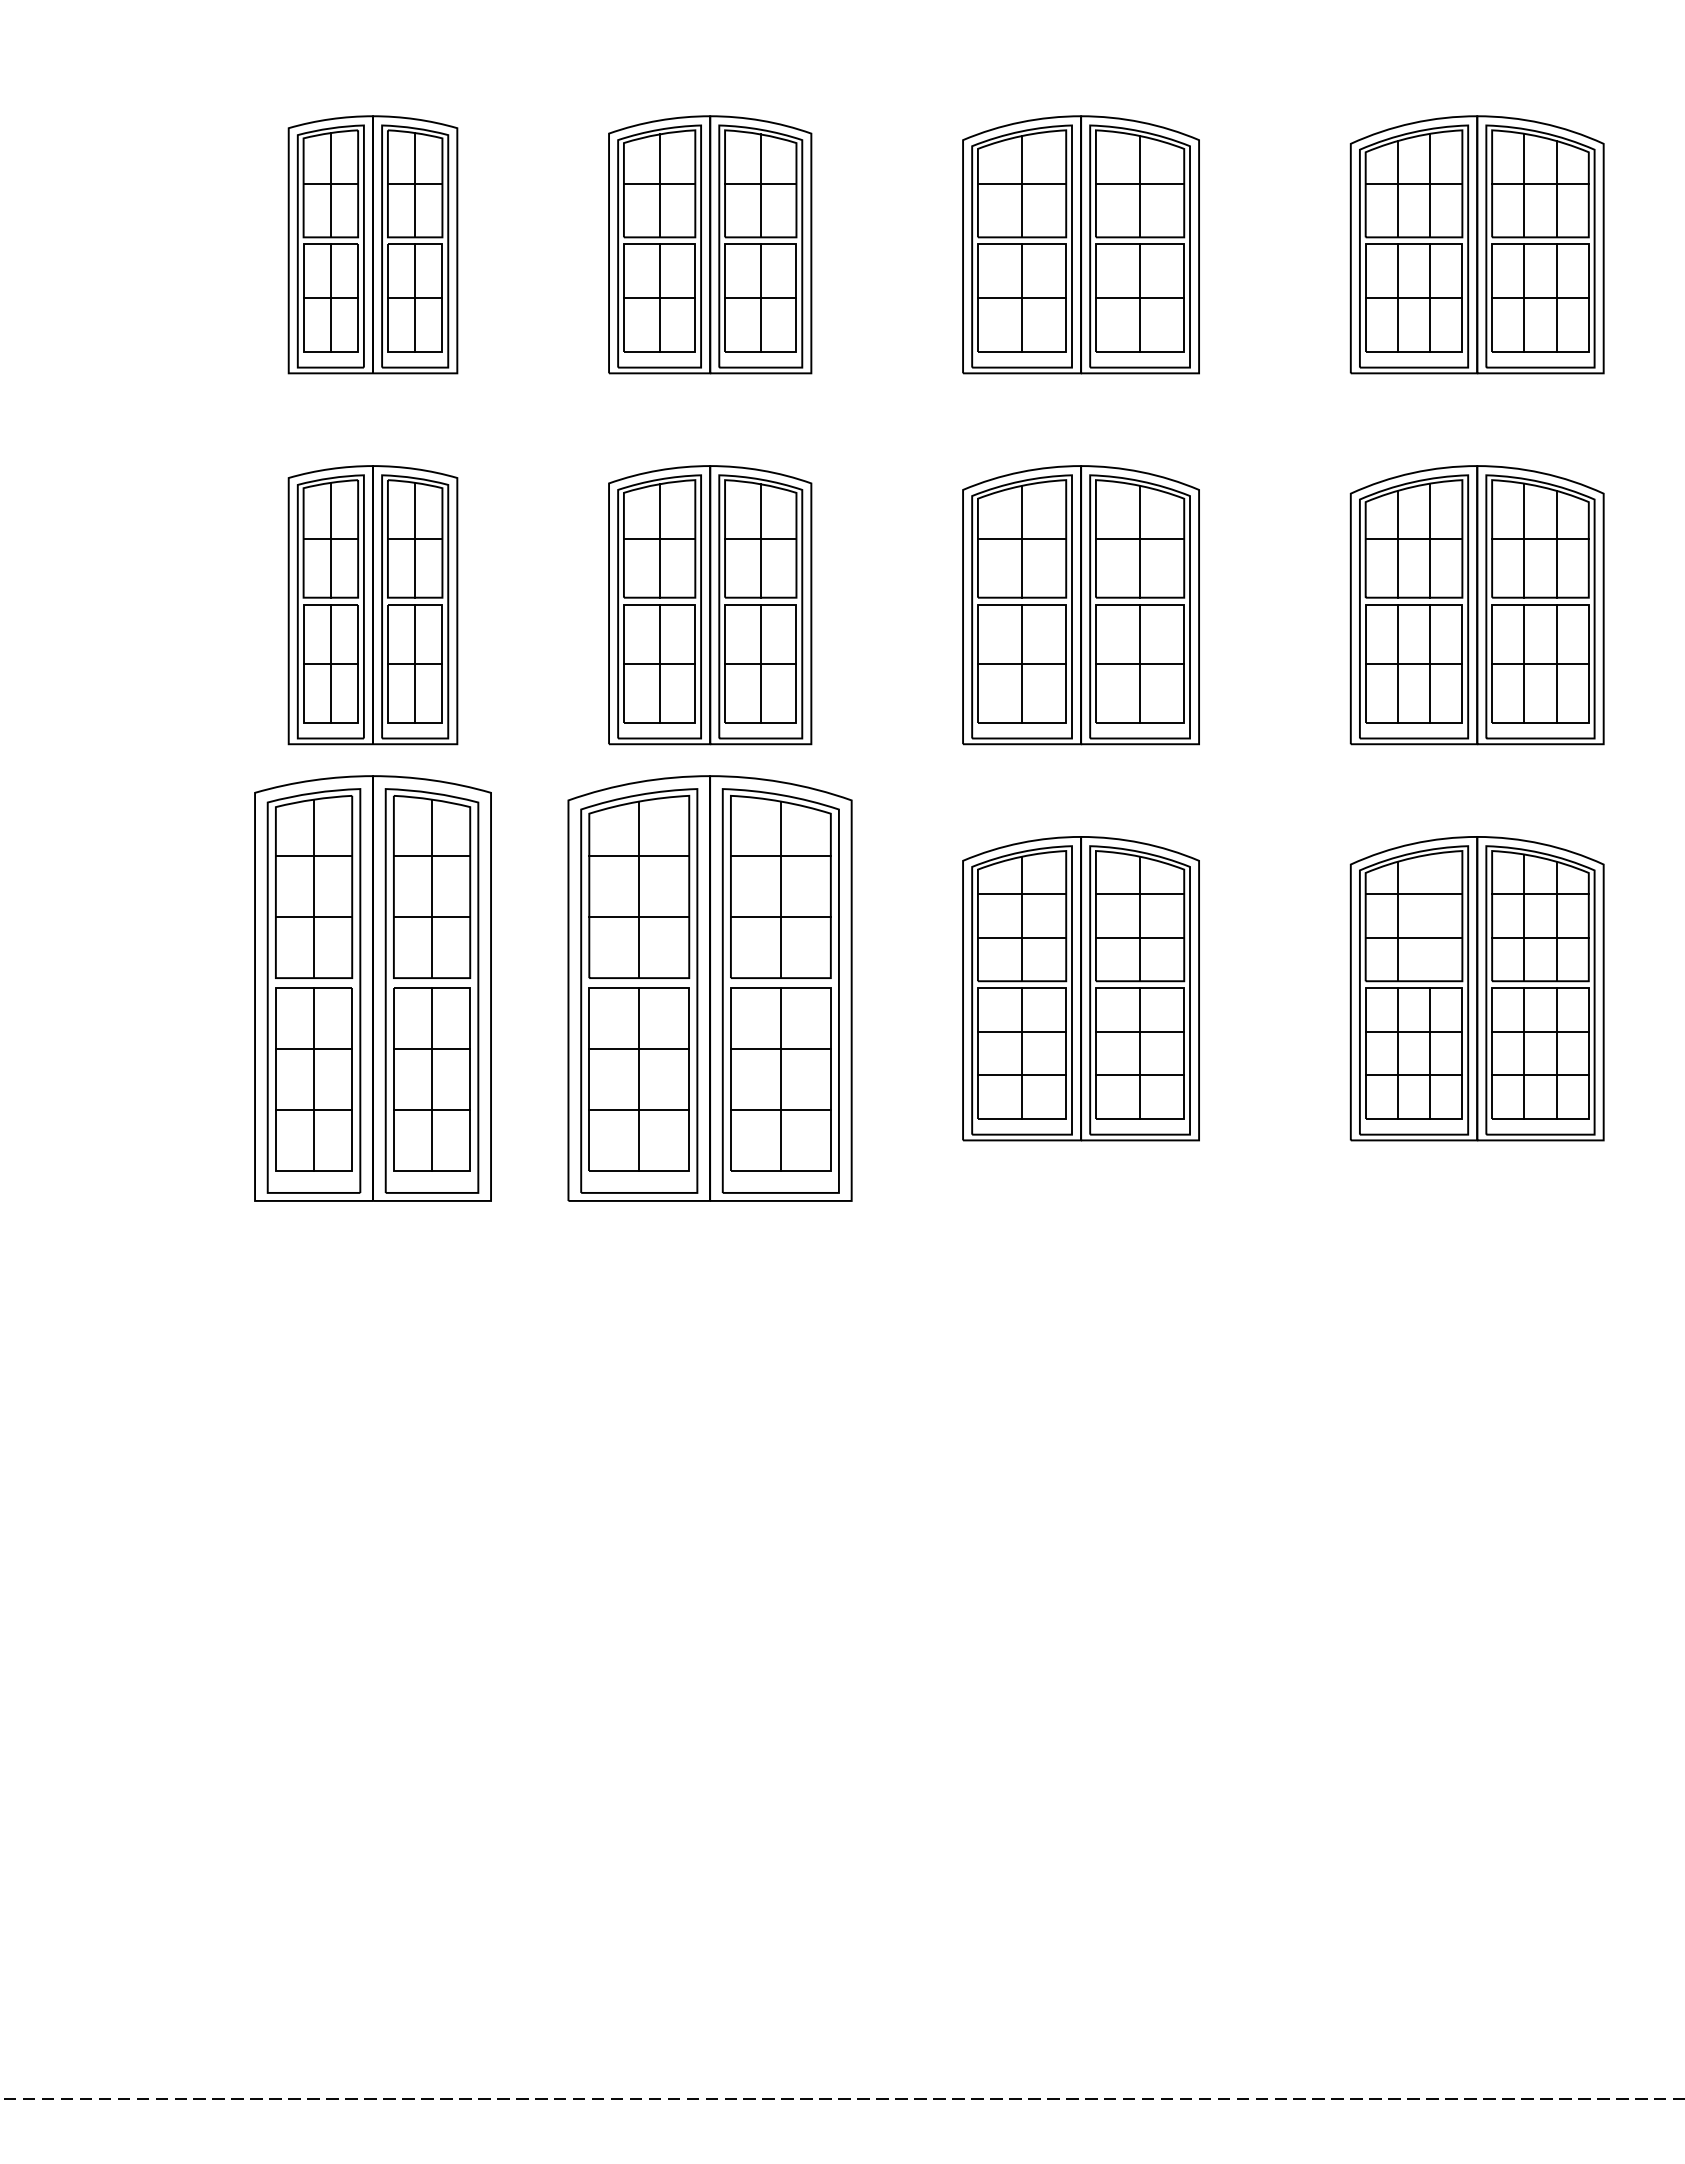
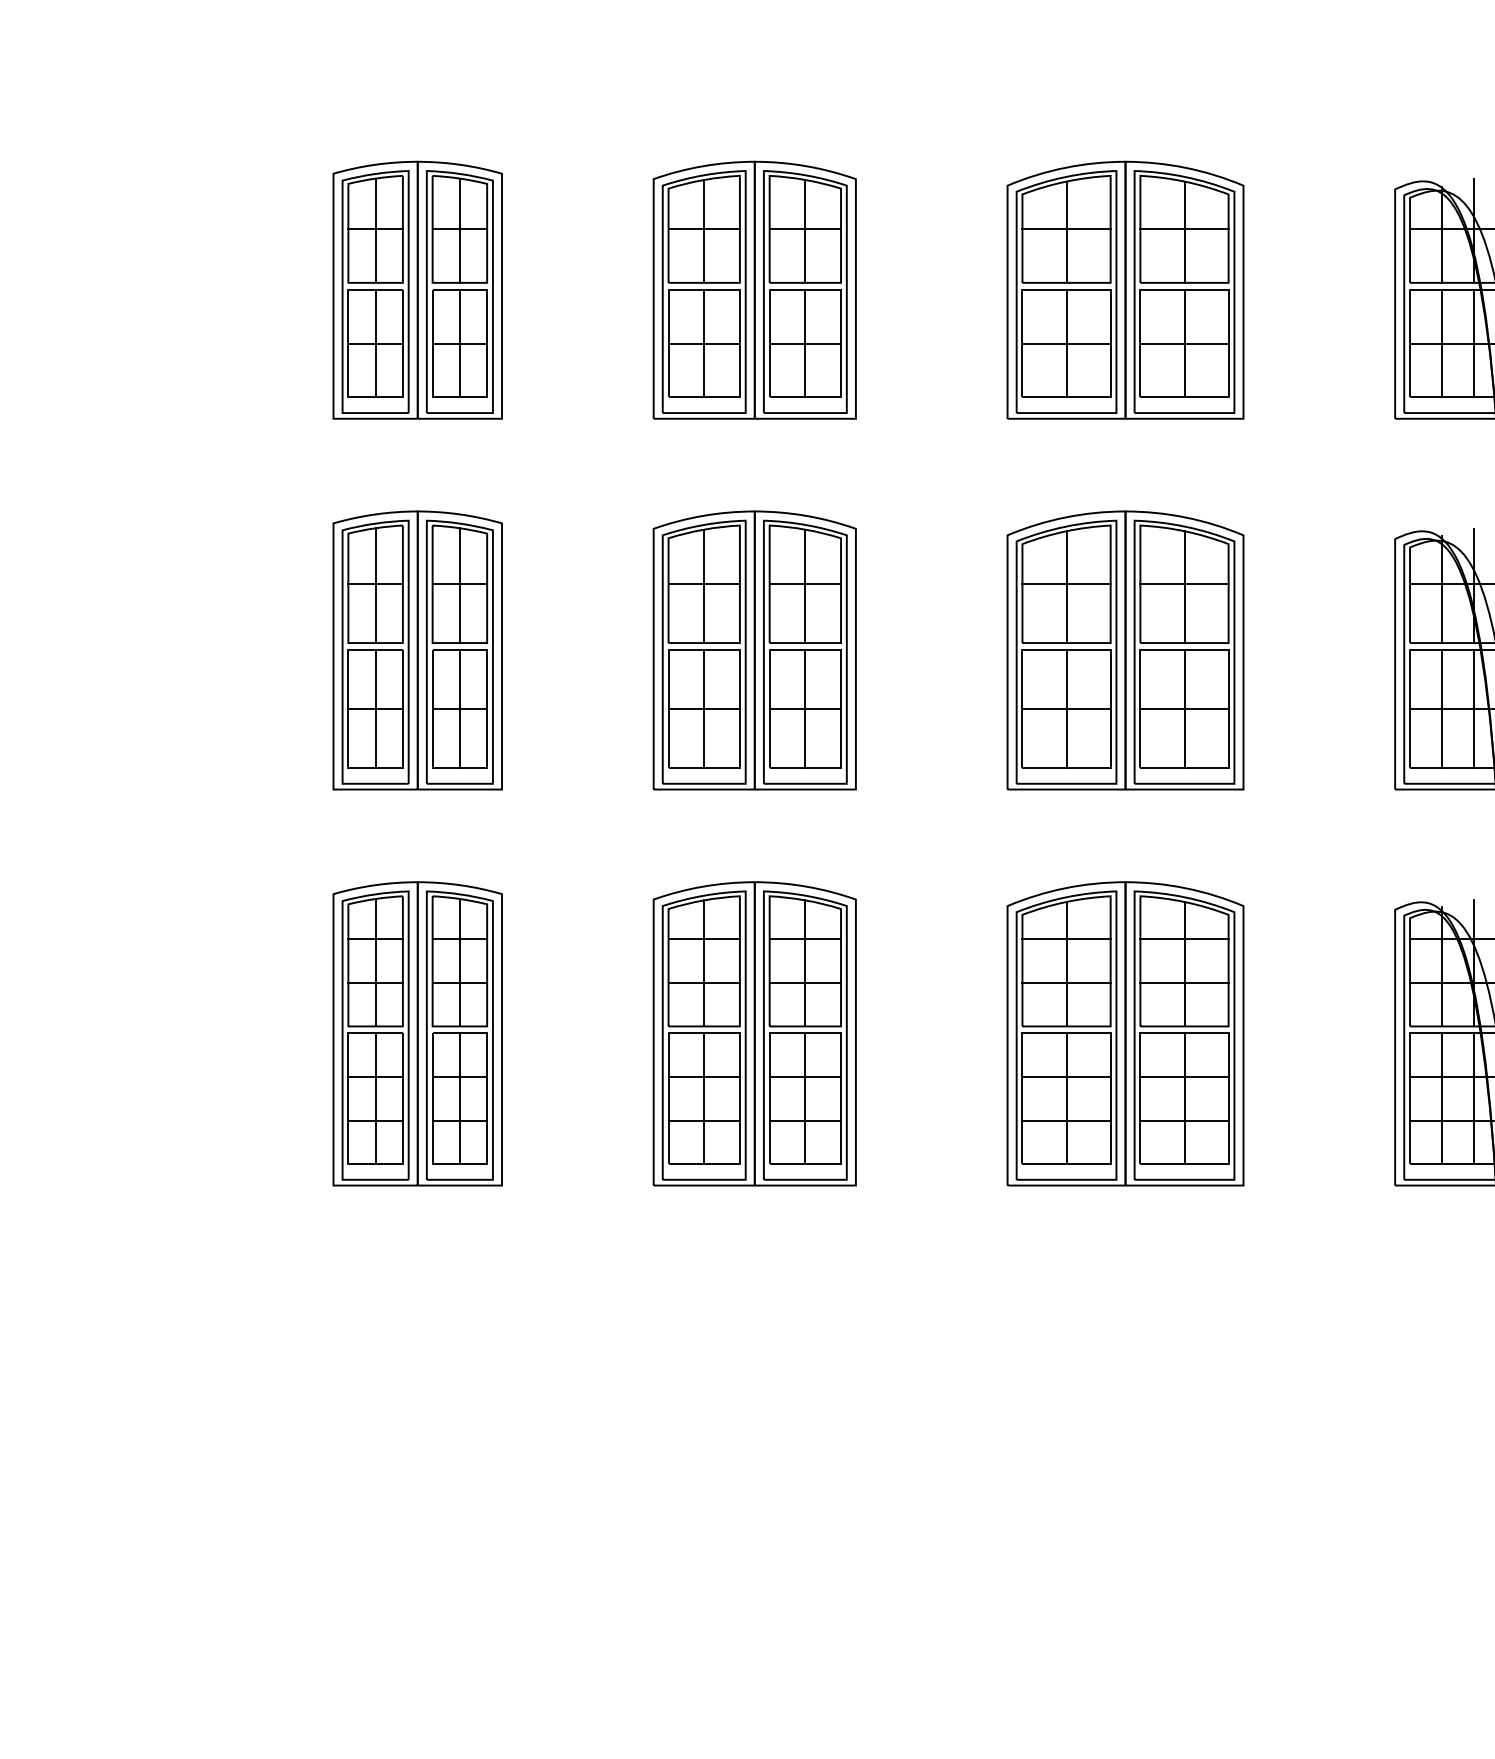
line: (1430, 917) -> (1474, 962), added
part: (372, 988) -> (417, 1033), size x0.71
part: (710, 988) -> (755, 1033), size x0.71

